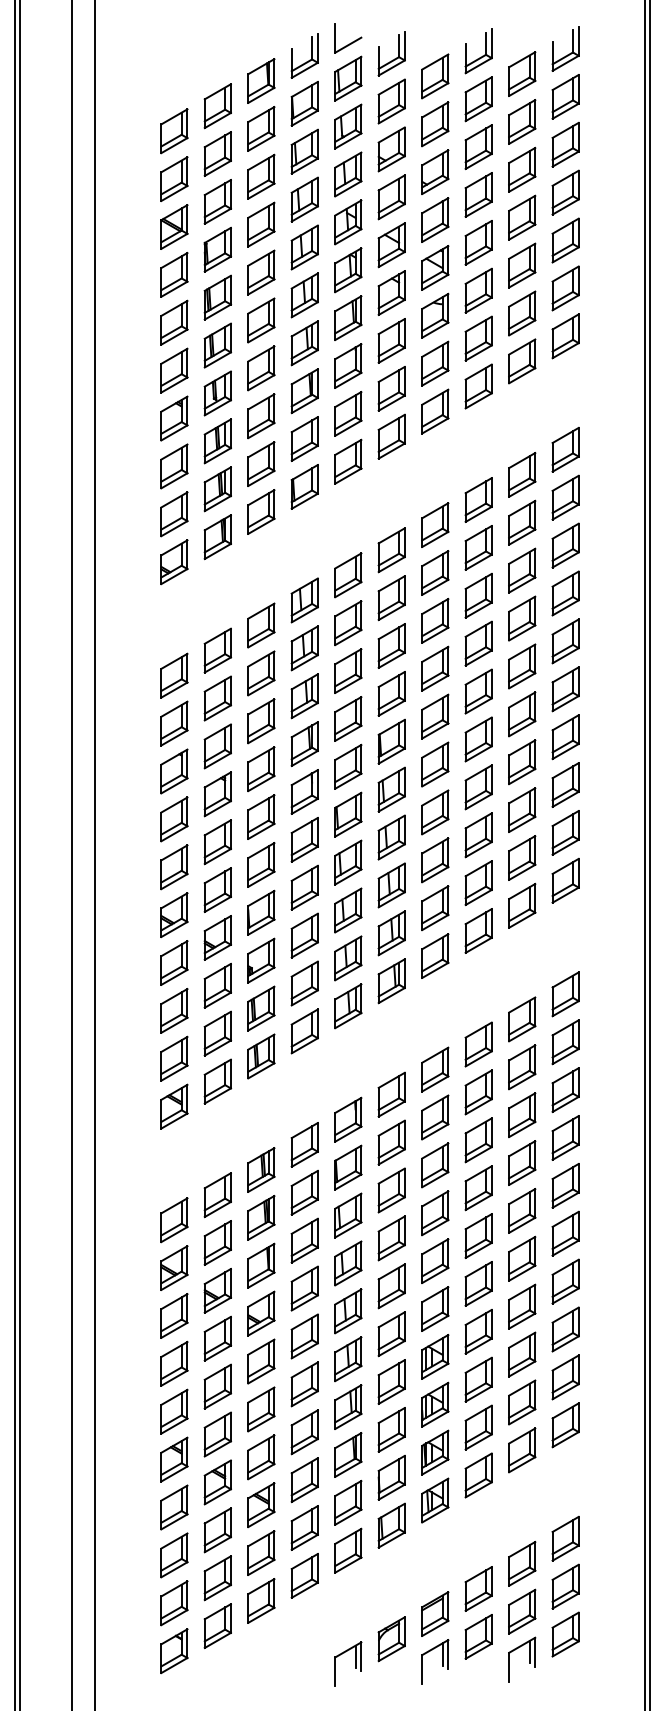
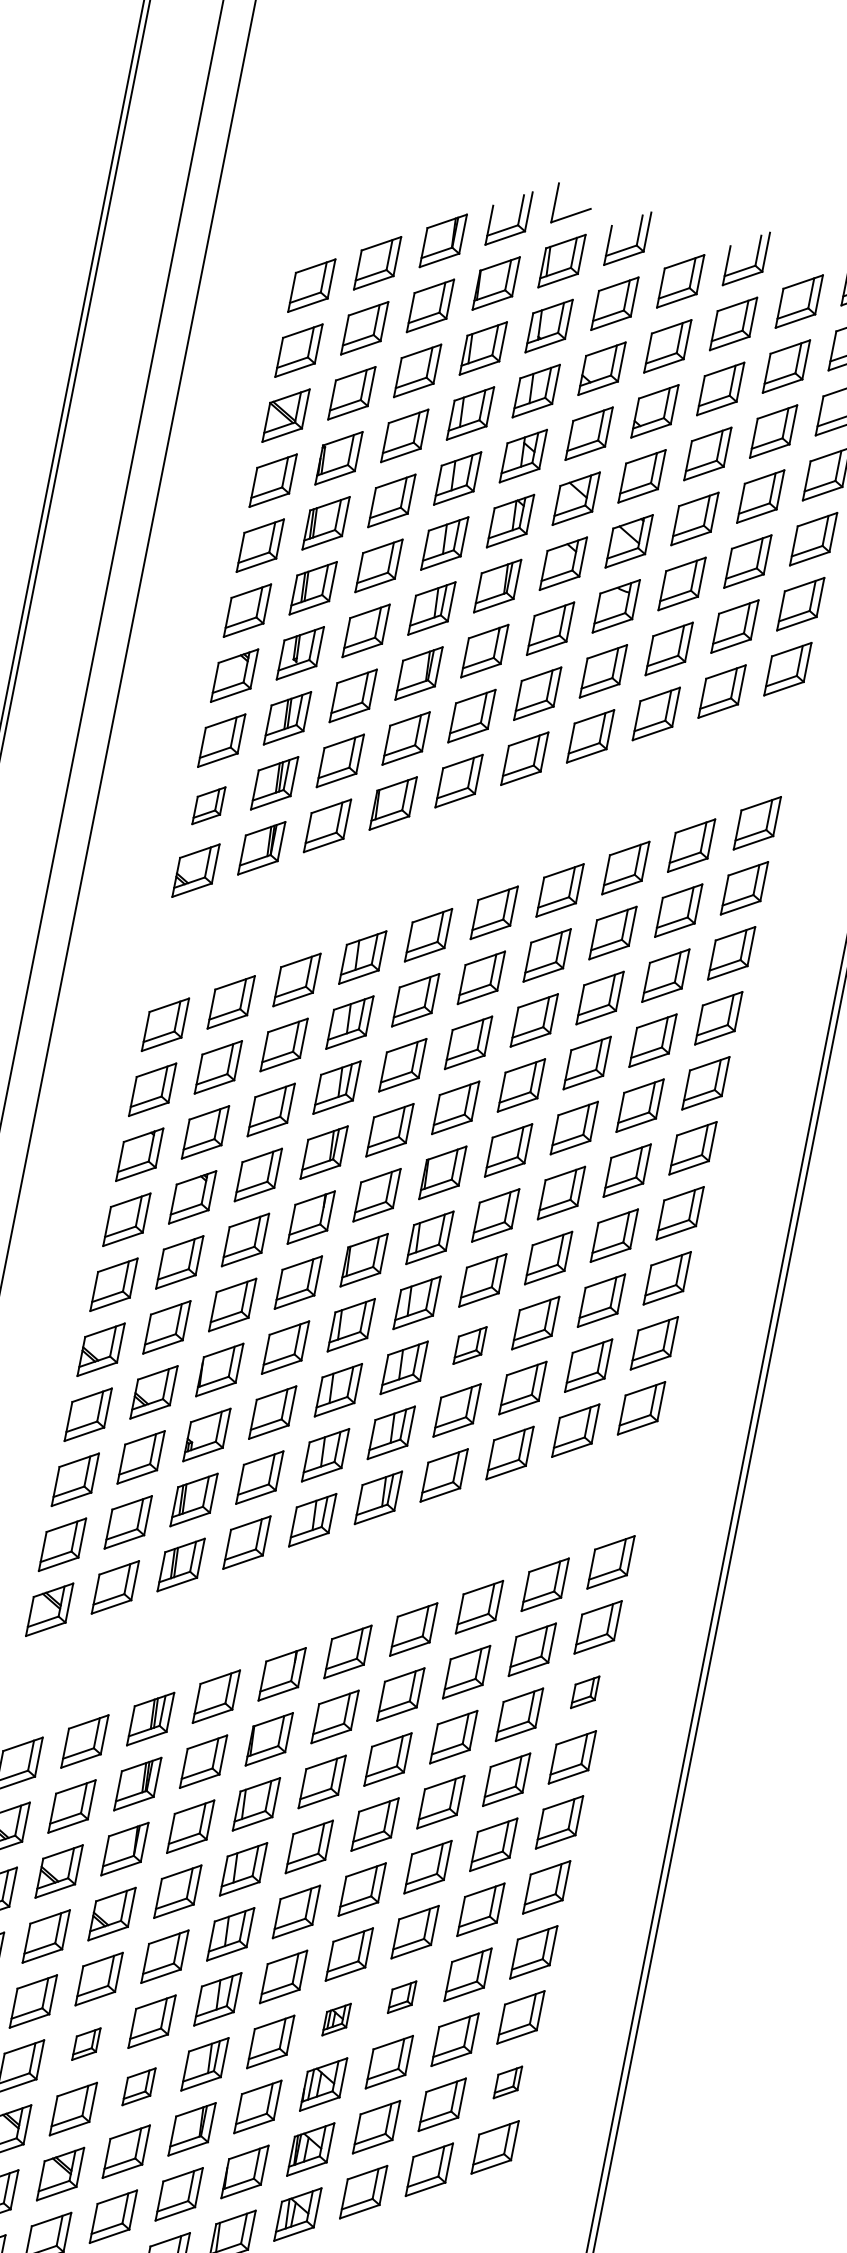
part: (174, 514) -> (208, 805), size x0.7
part: (435, 860) -> (470, 1345), size x0.7
part: (565, 1089) -> (585, 1691), size x0.6
part: (478, 1331) -> (402, 1996), size x0.6
part: (435, 1356) -> (336, 2019), size x0.6
part: (565, 1377) -> (507, 2082), size x0.6
part: (261, 1409) -> (86, 2044), size x0.6
part: (304, 1432) -> (138, 2087), size x0.7

